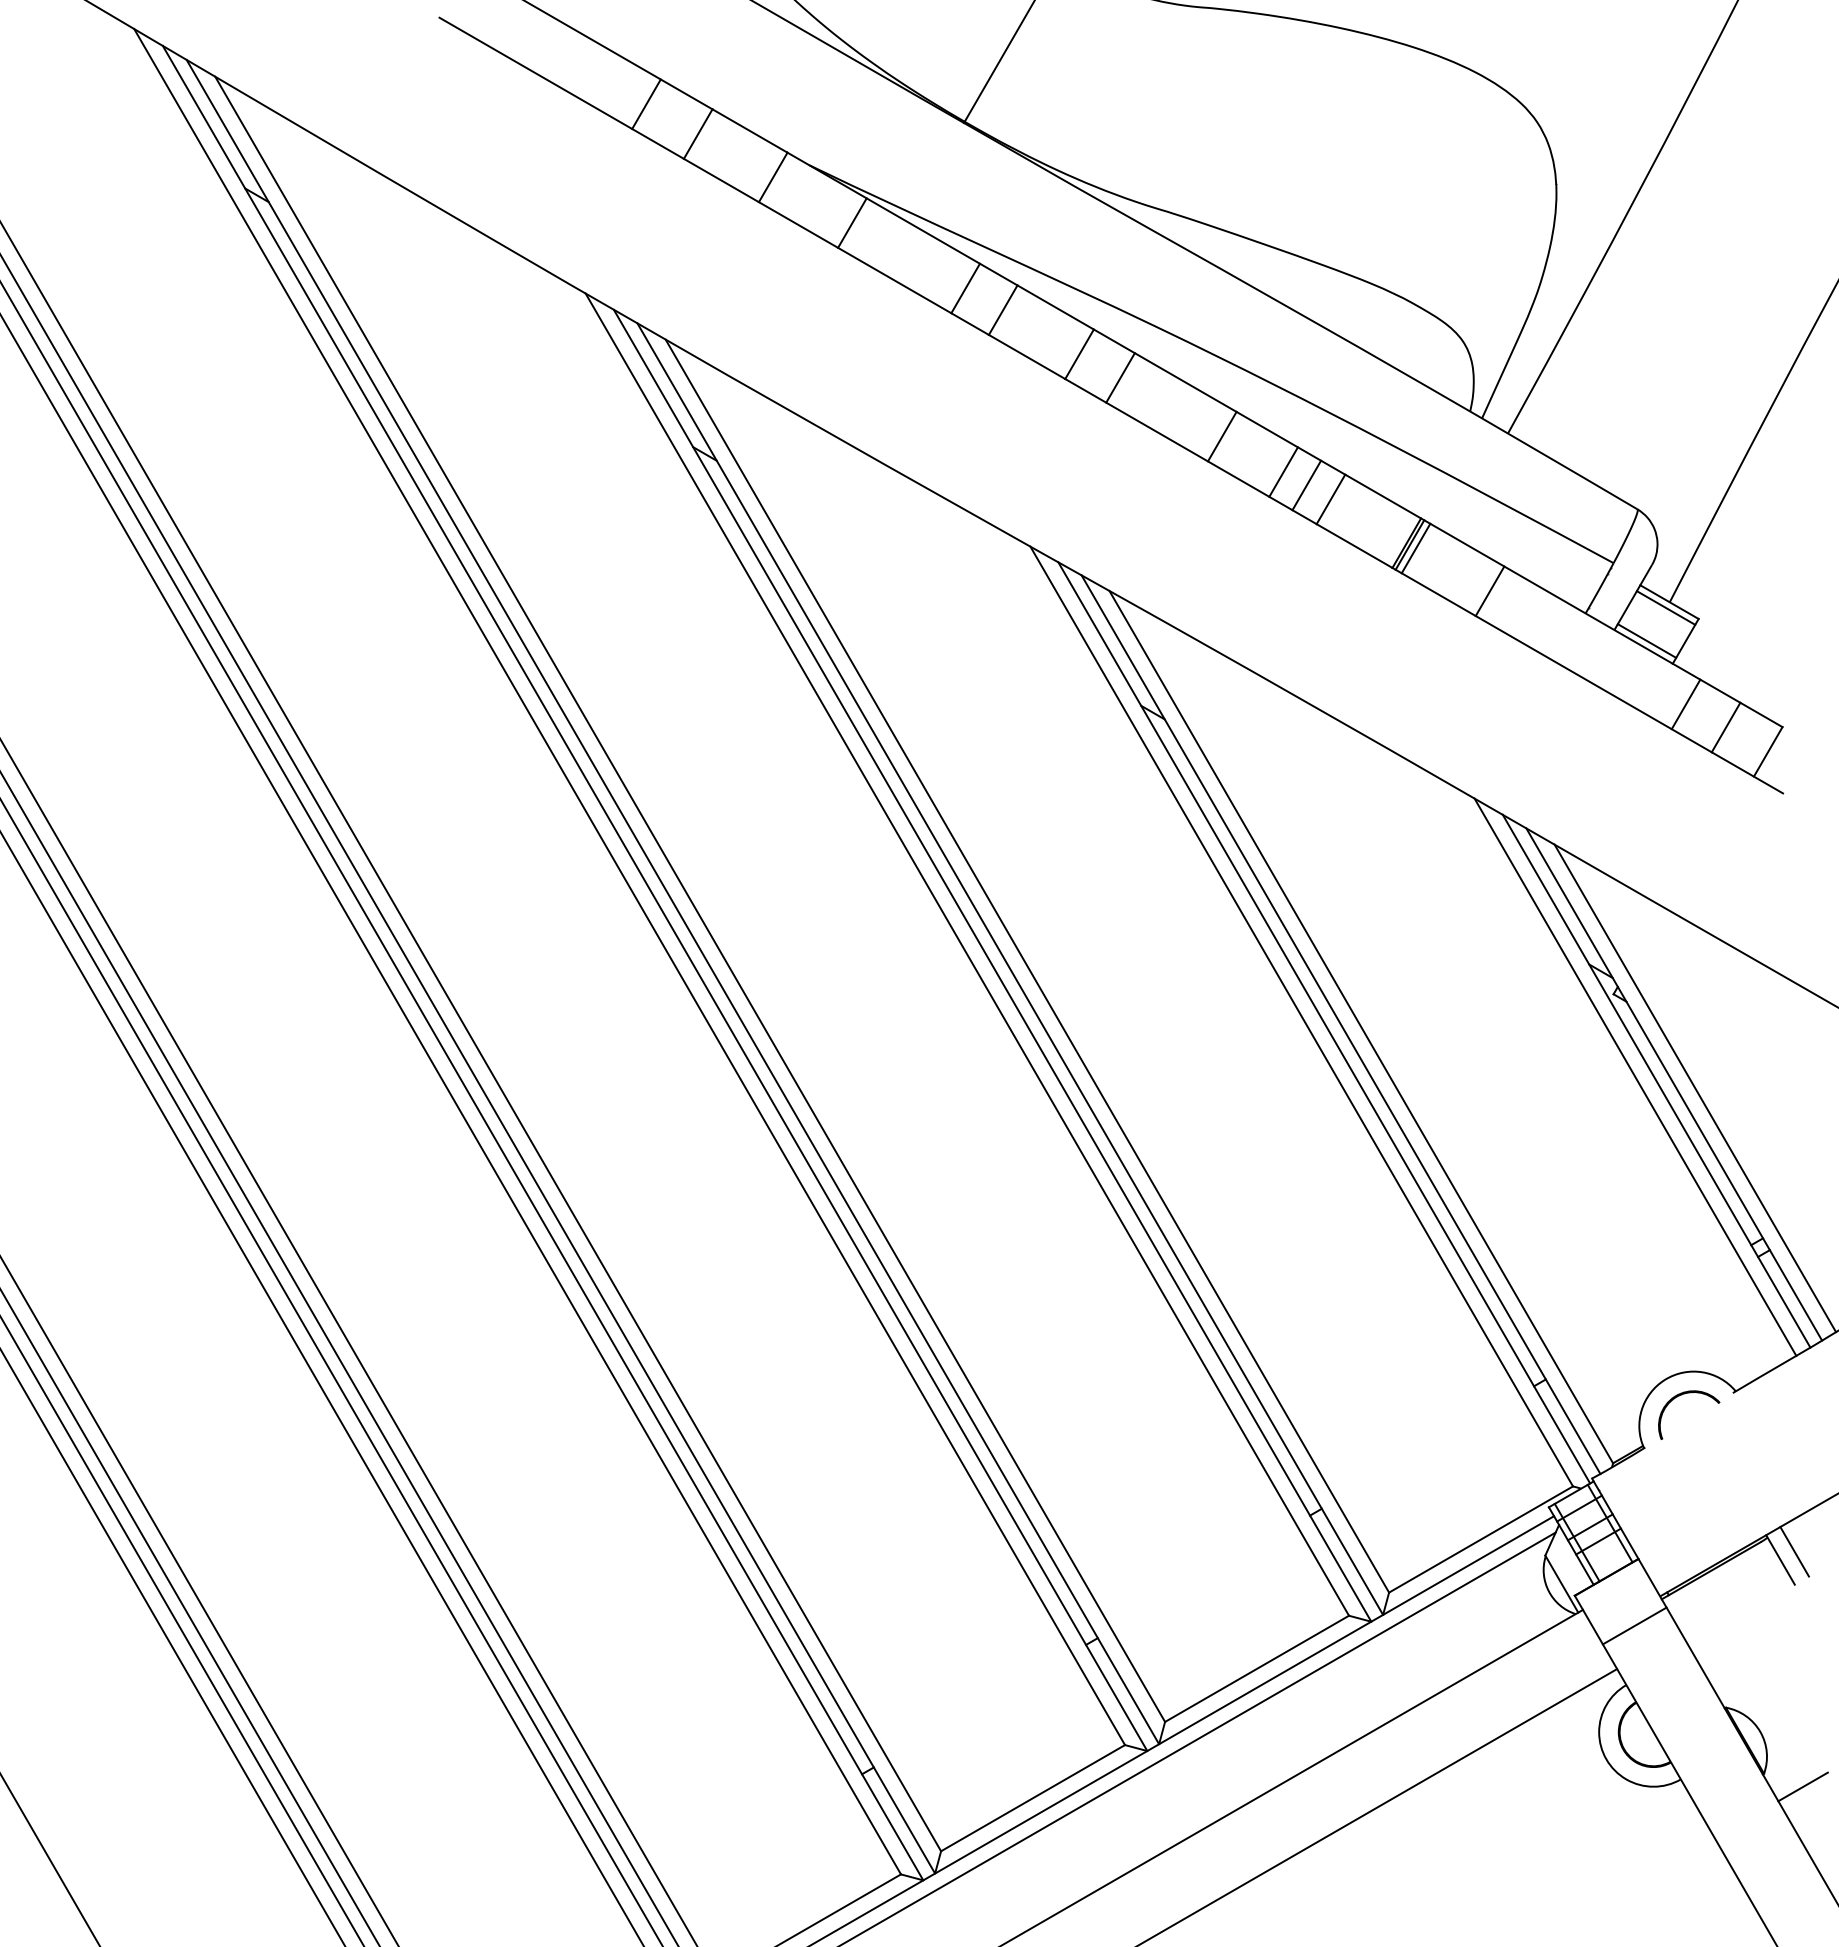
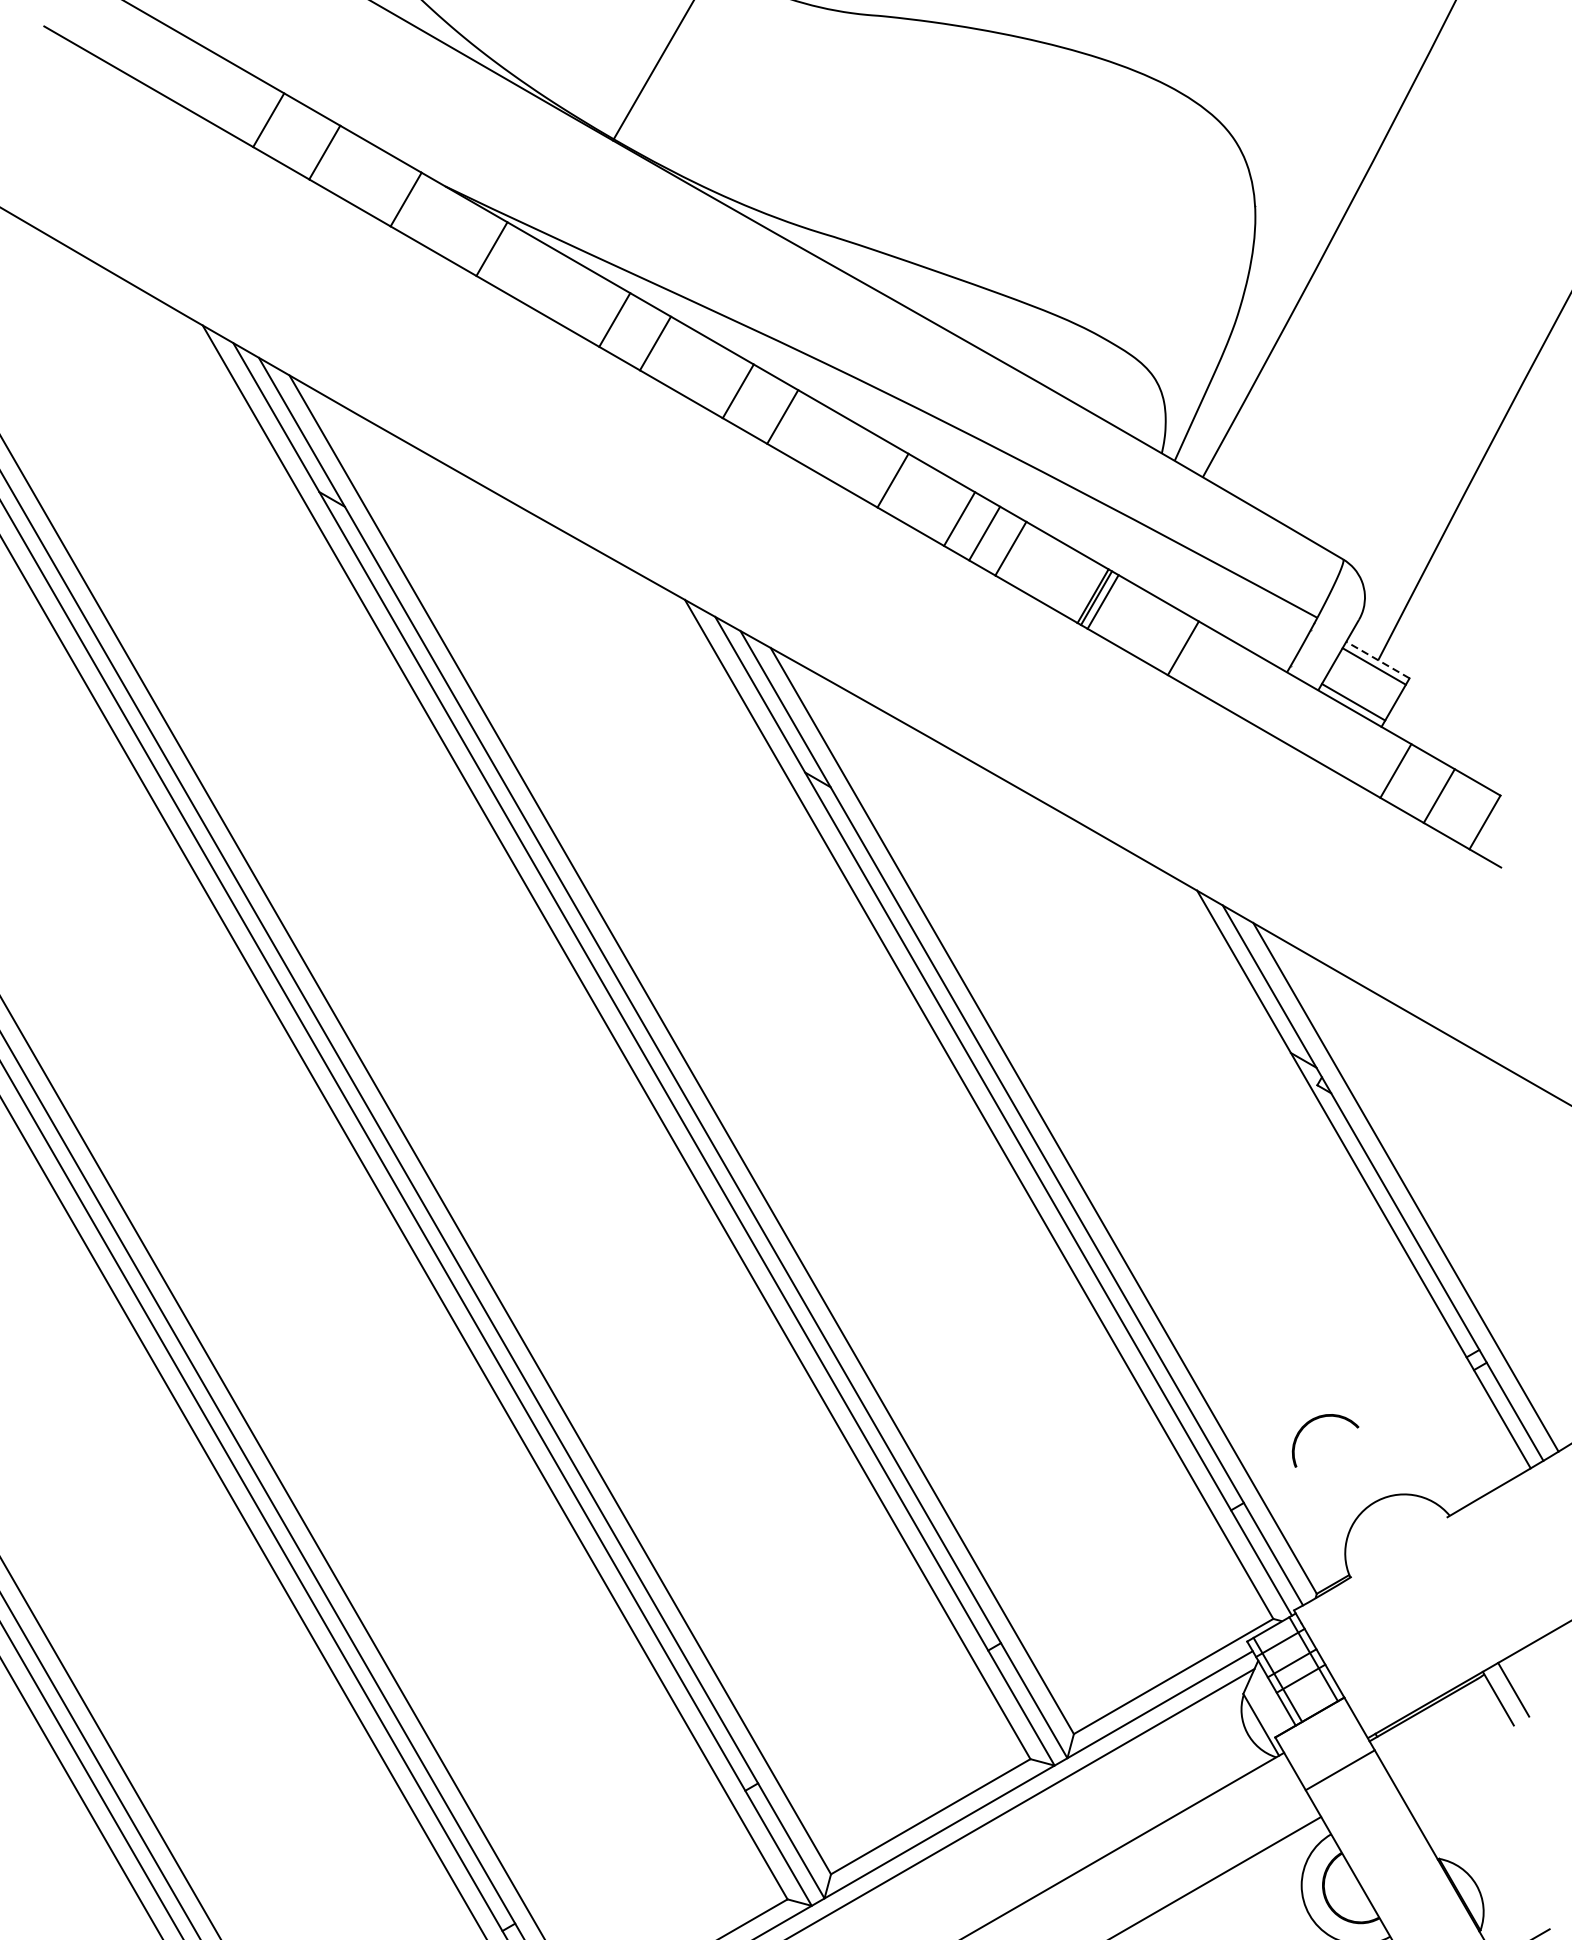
line: (1669, 602) -> (1377, 660), solid -> dashed
line: (1635, 1076) -> (1341, 1174), removed
part: (1685, 1394) -> (1321, 1418), moved

